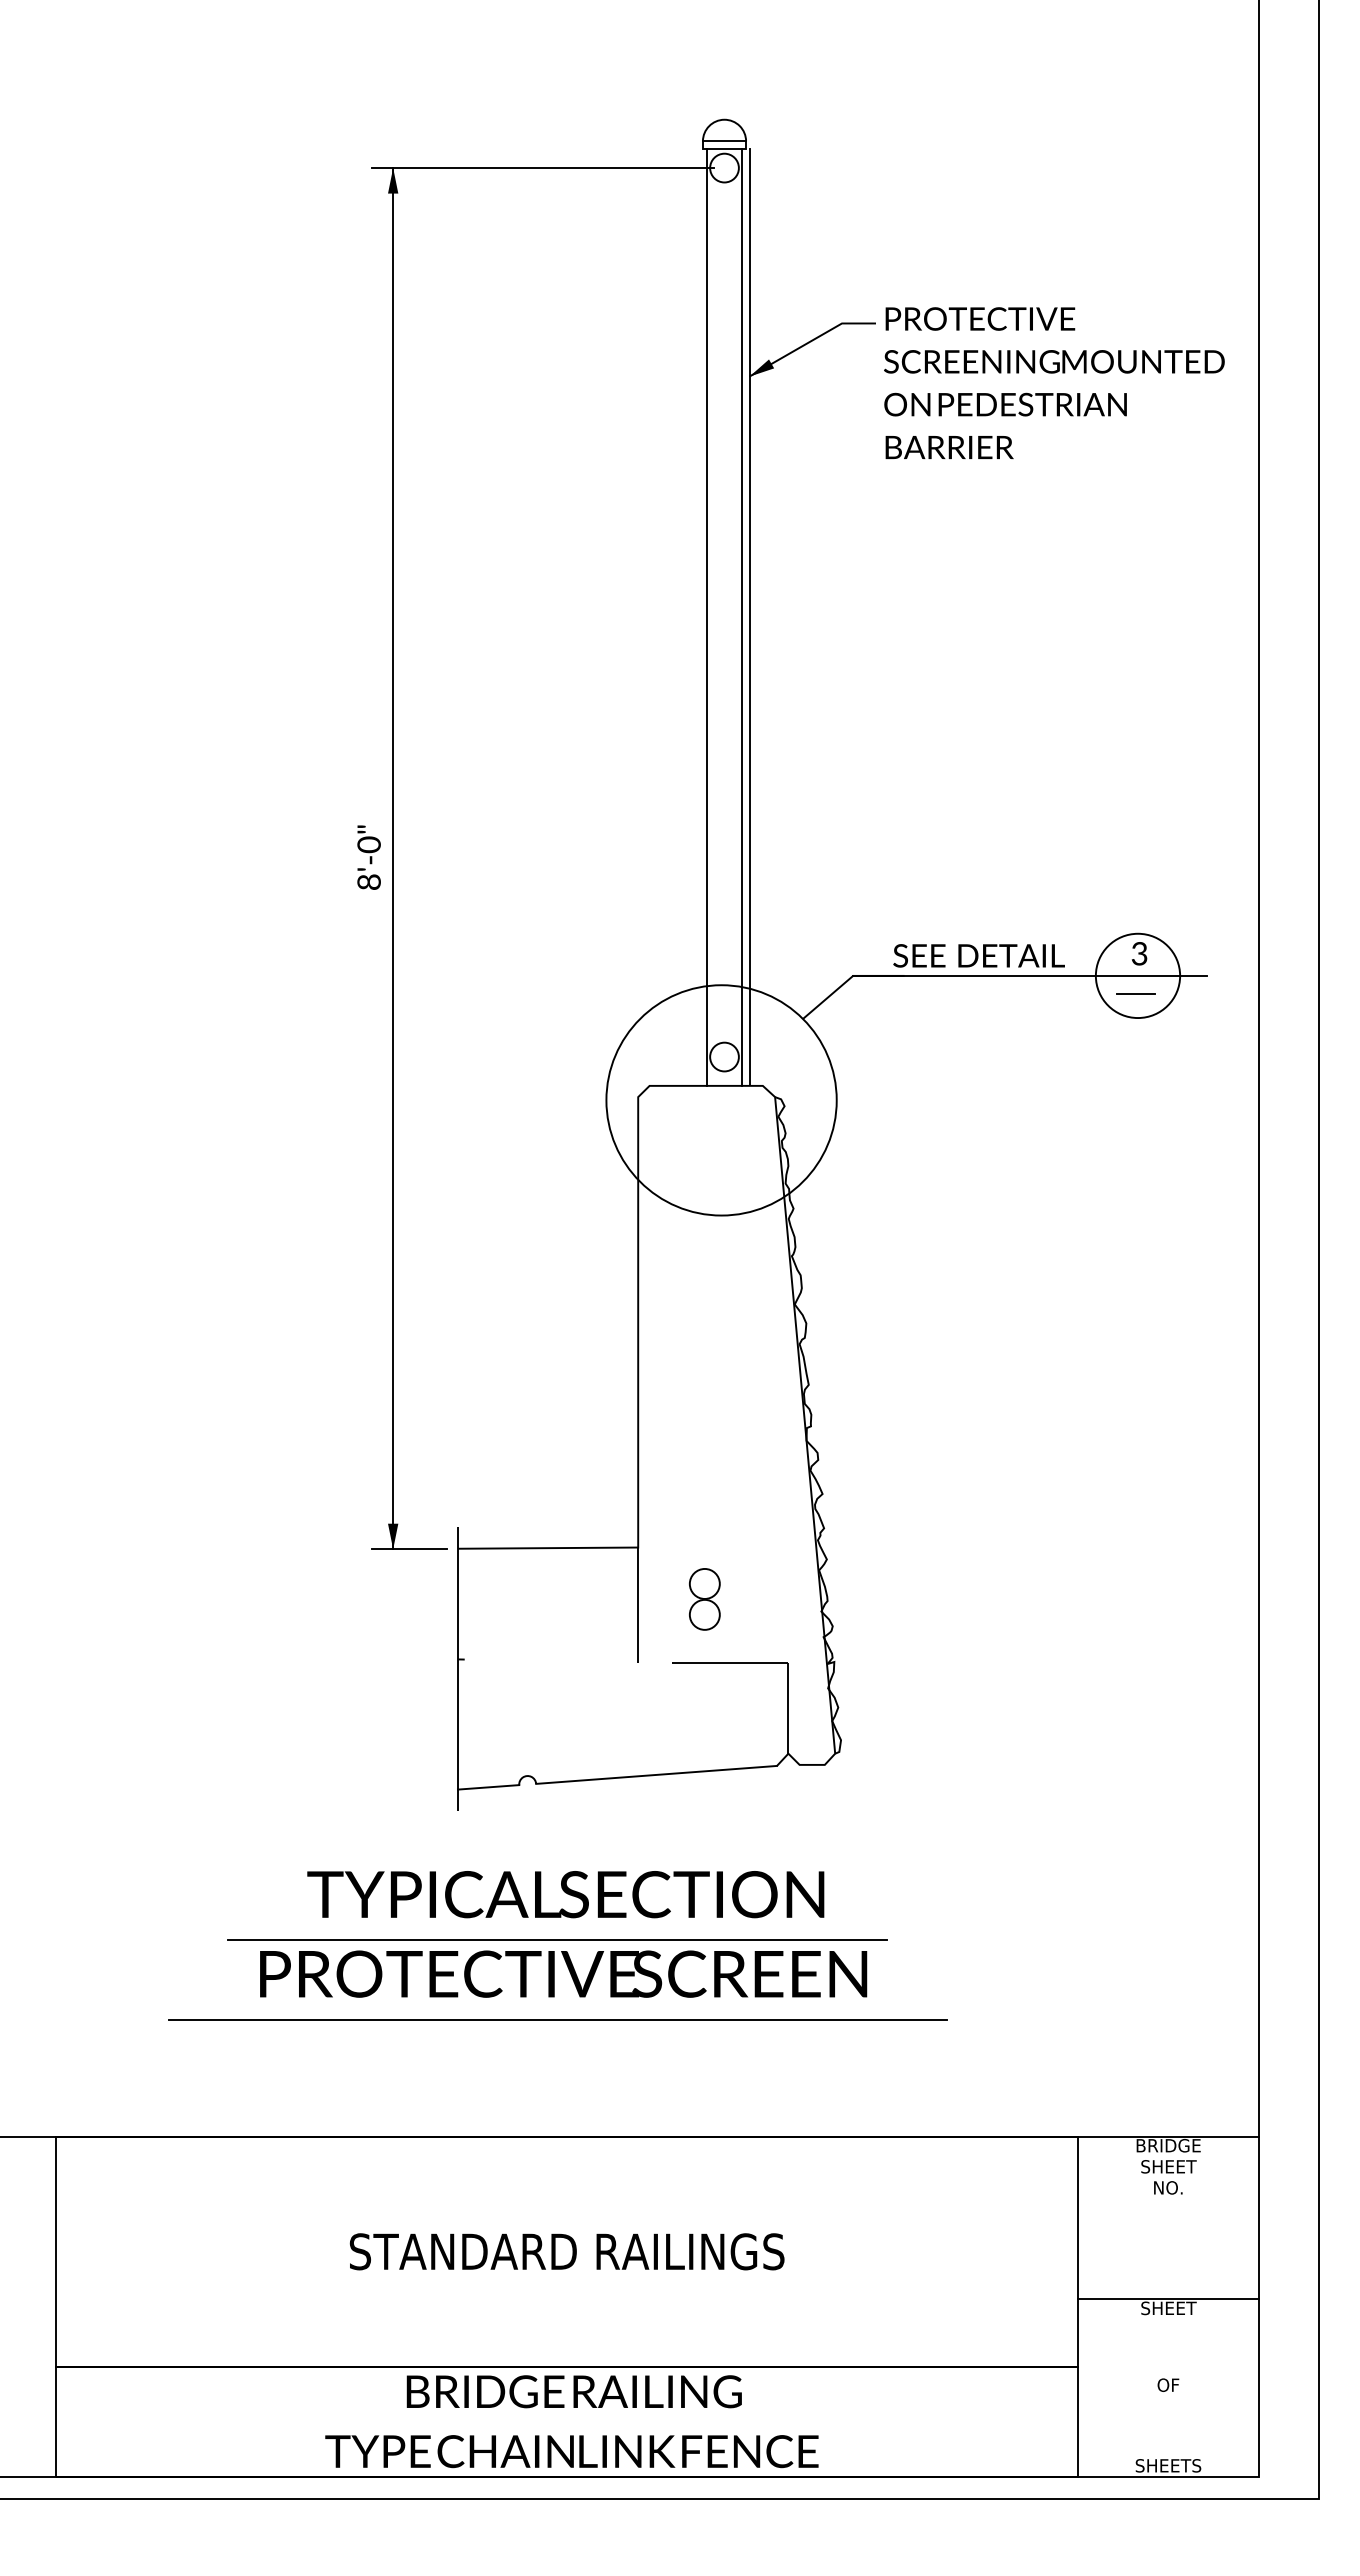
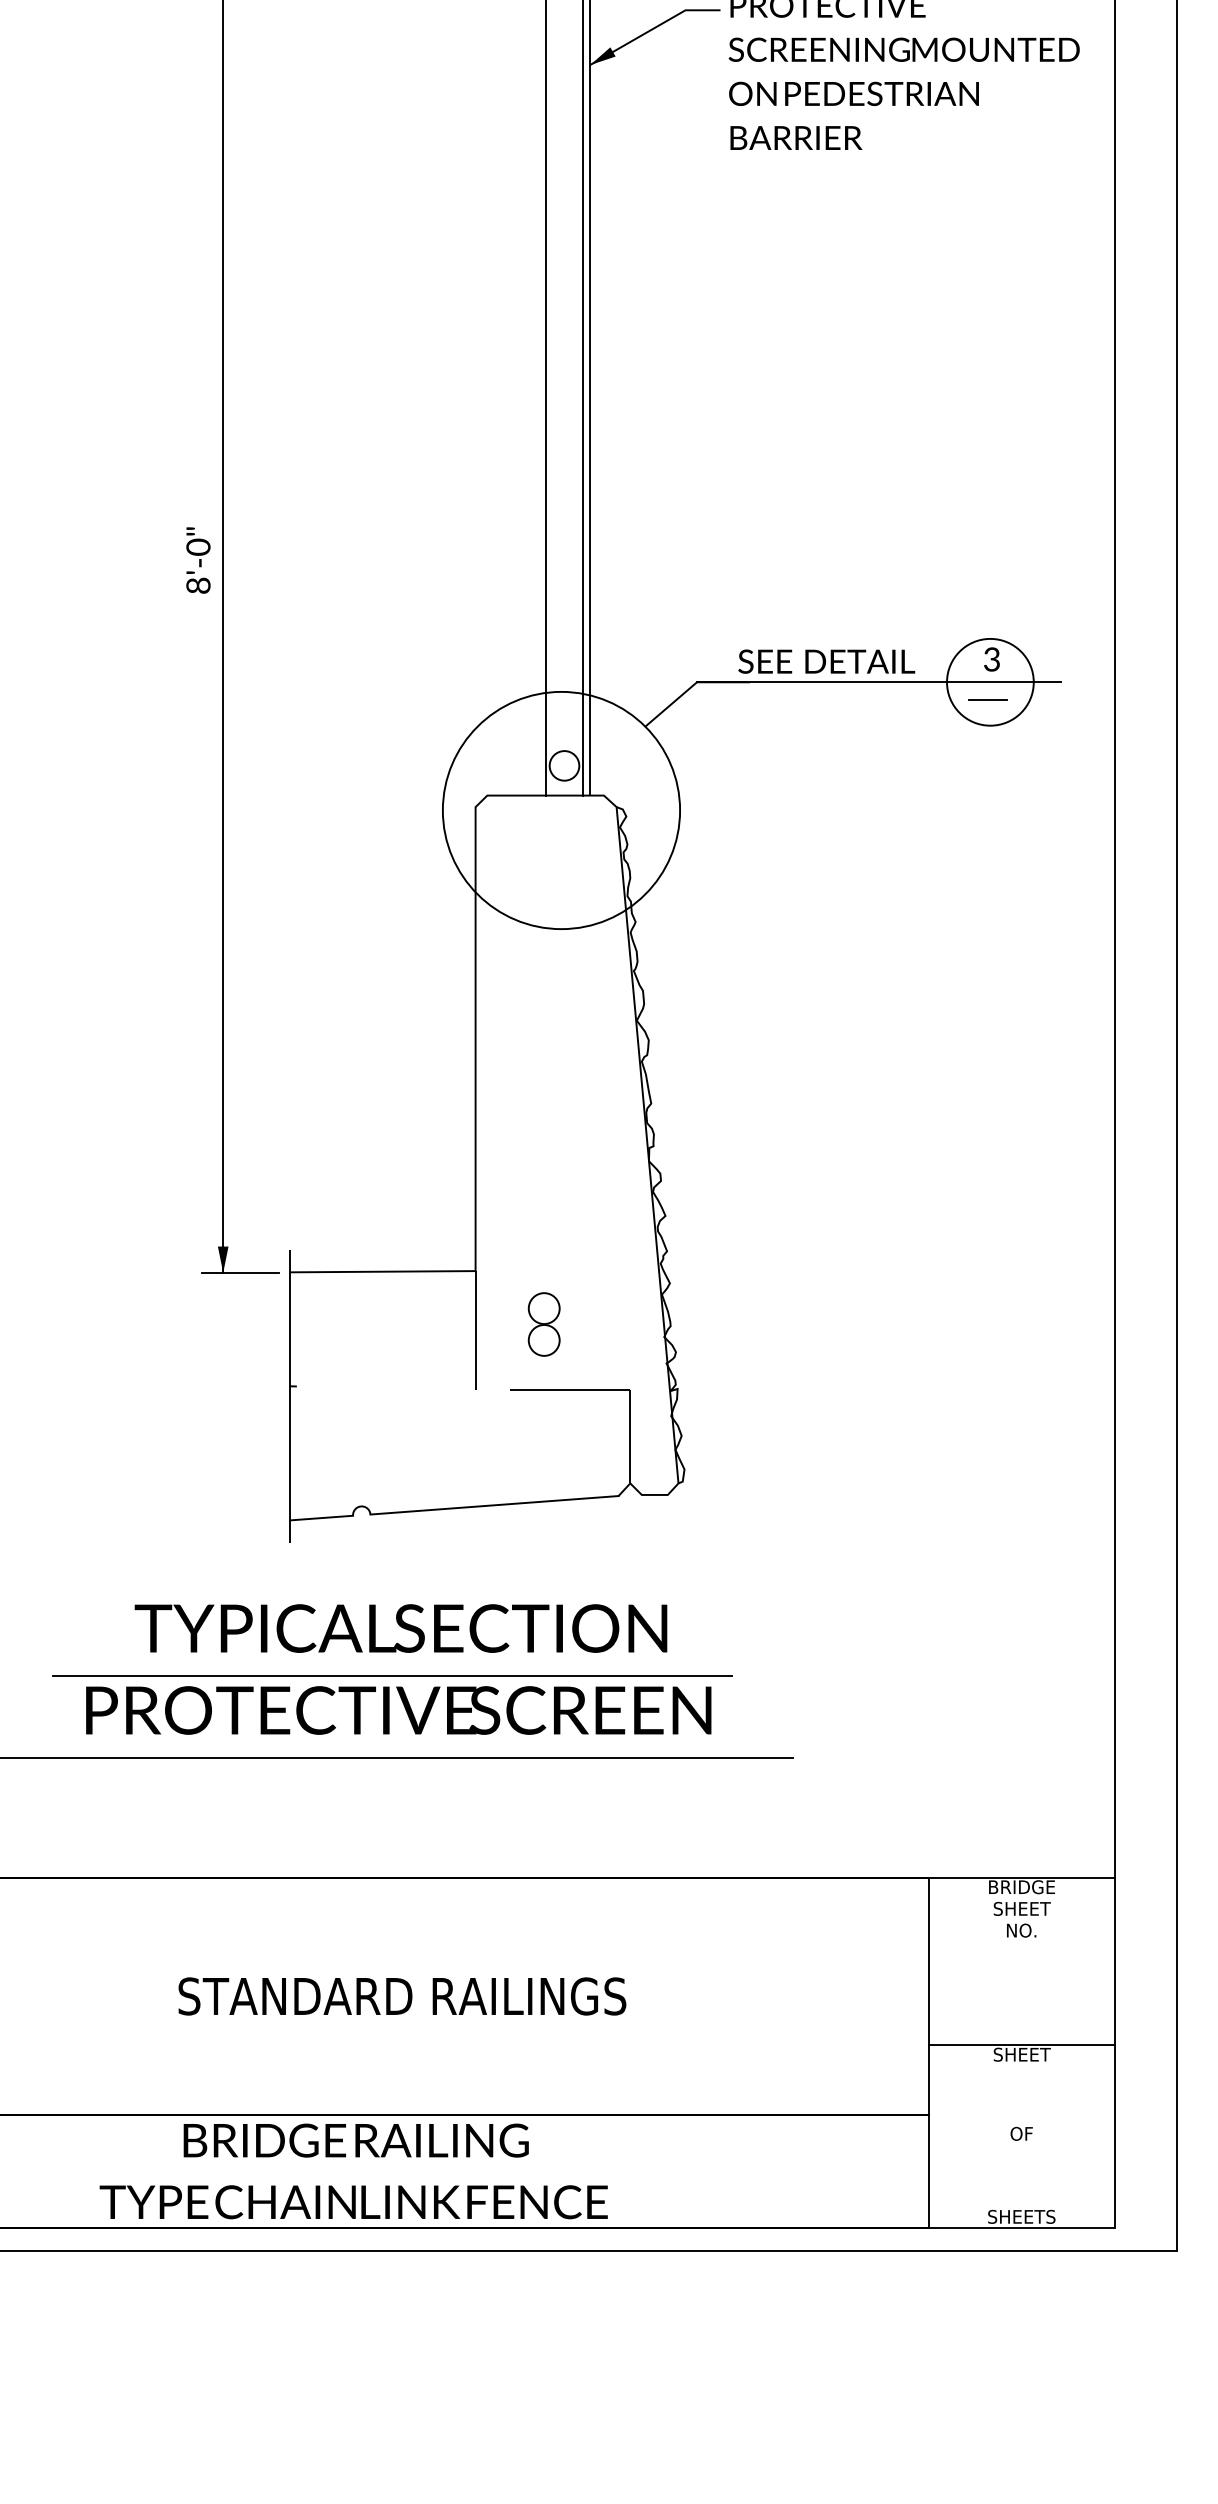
text: (571, 2421) -> (353, 2171), moved

